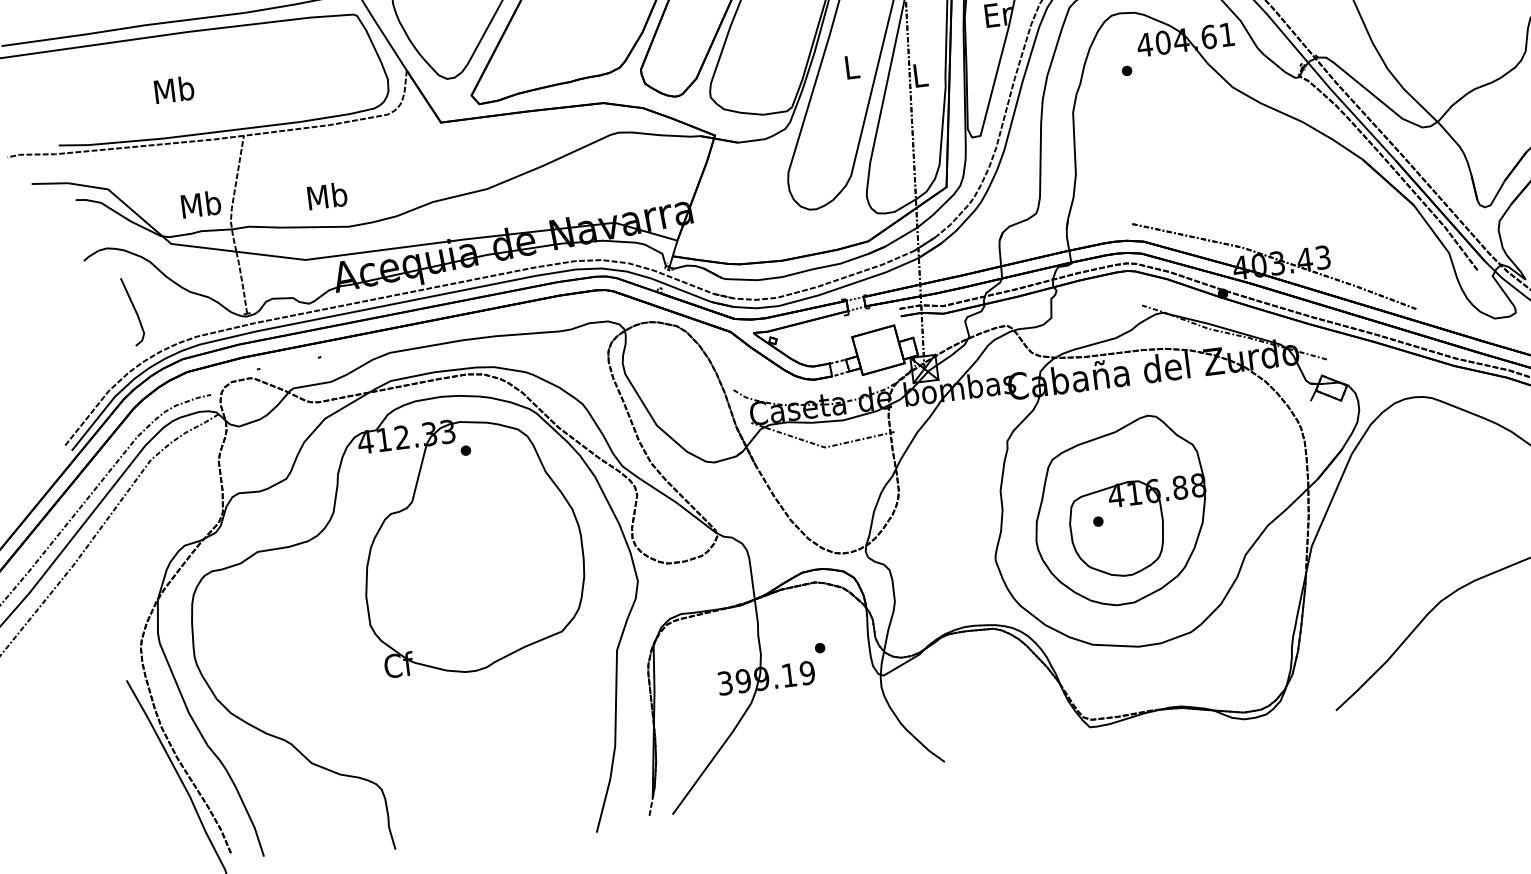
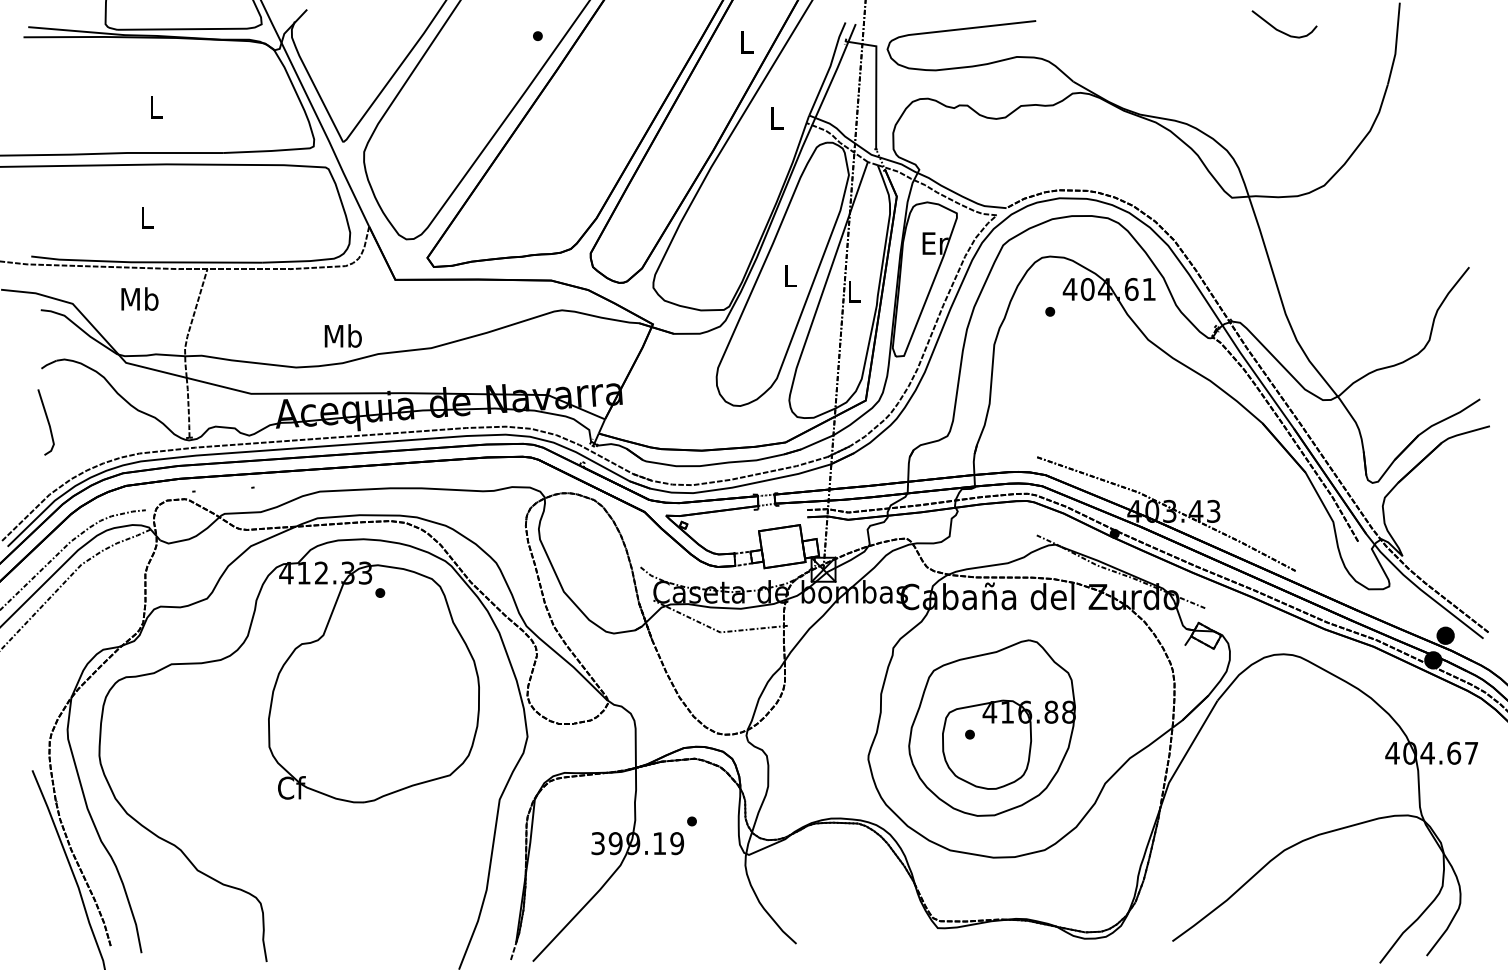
text: (173, 89) -> (146, 217), Mb -> L
text: (326, 195) -> (342, 335), moved
text: (200, 203) -> (139, 298), moved
line: (134, 311) -> (47, 422), moved

